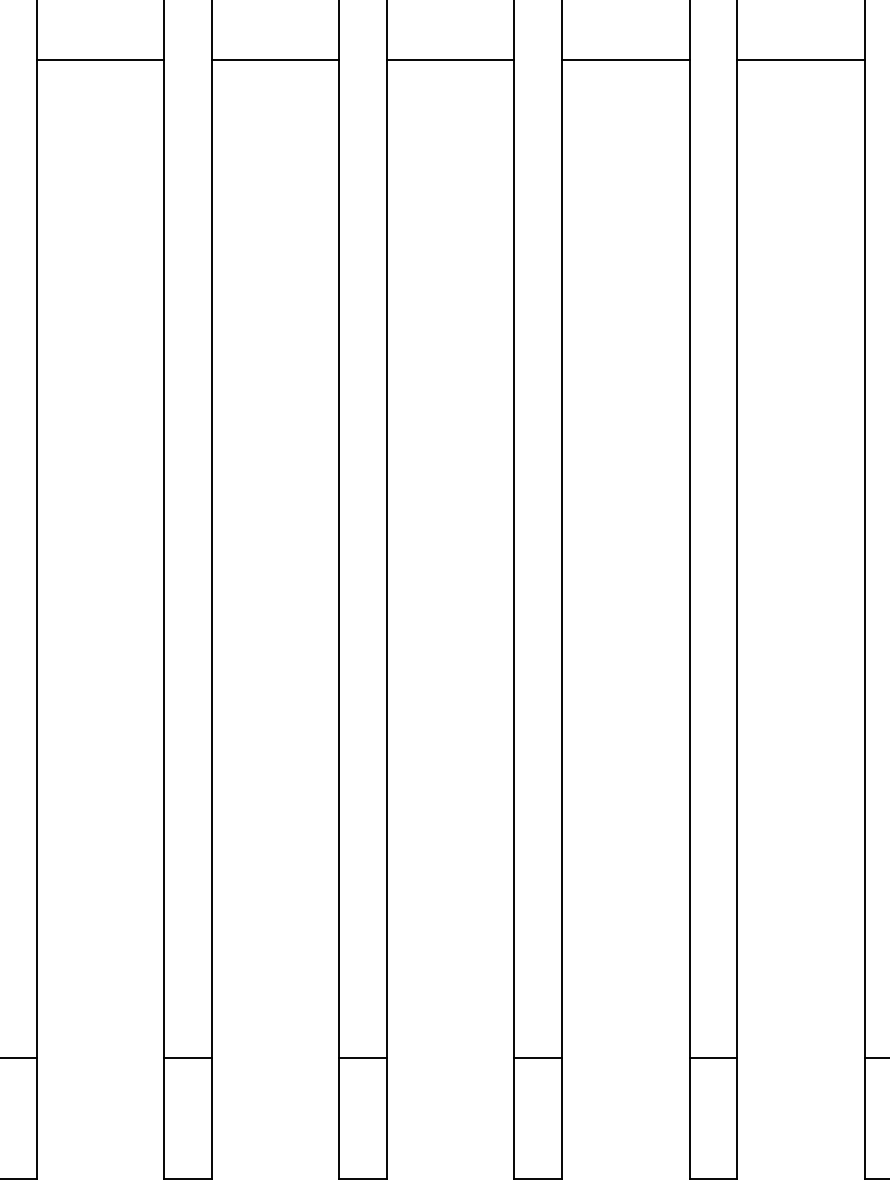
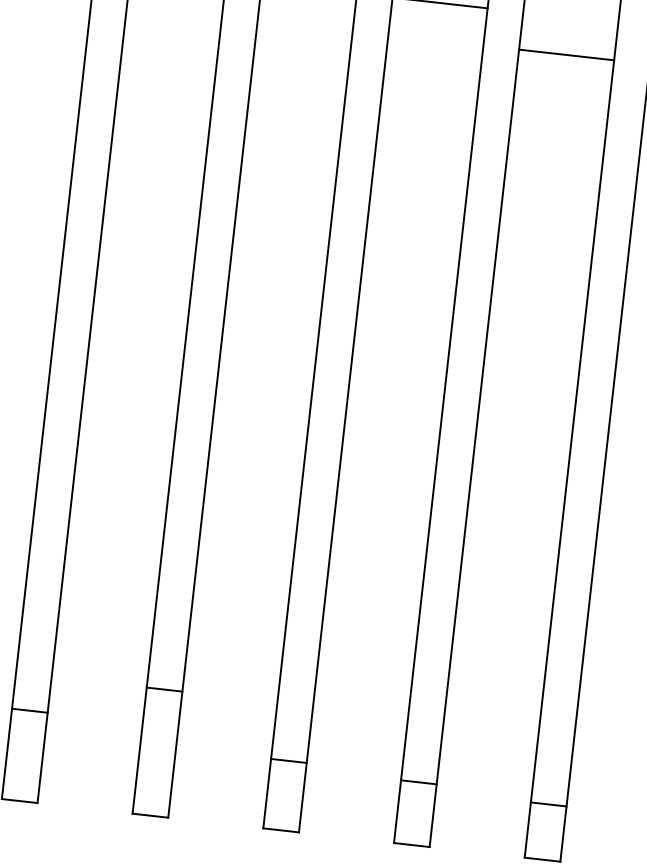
line: (625, 59) -> (566, 54), moved
line: (187, 1057) -> (164, 689), moved
line: (362, 1057) -> (288, 760), moved
line: (538, 1057) -> (419, 782), moved
line: (713, 1057) -> (548, 804), moved

